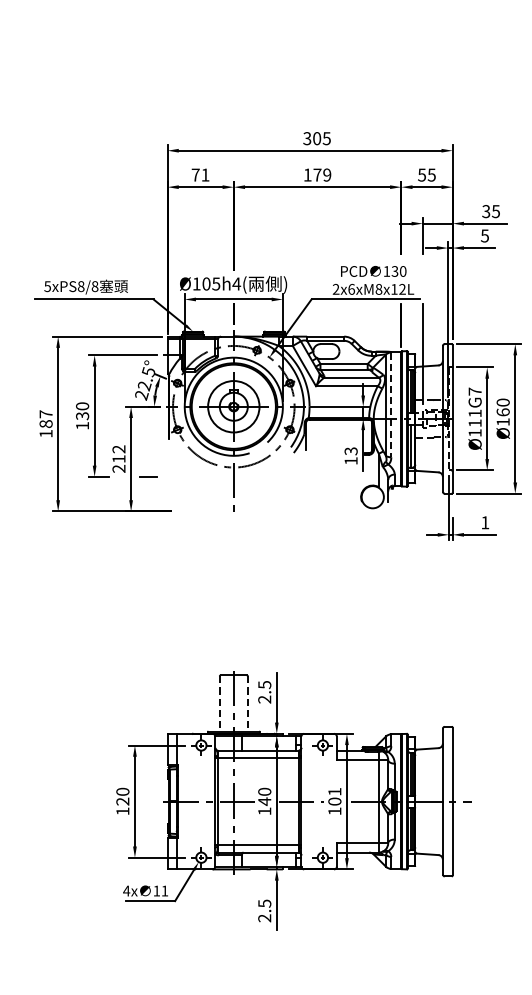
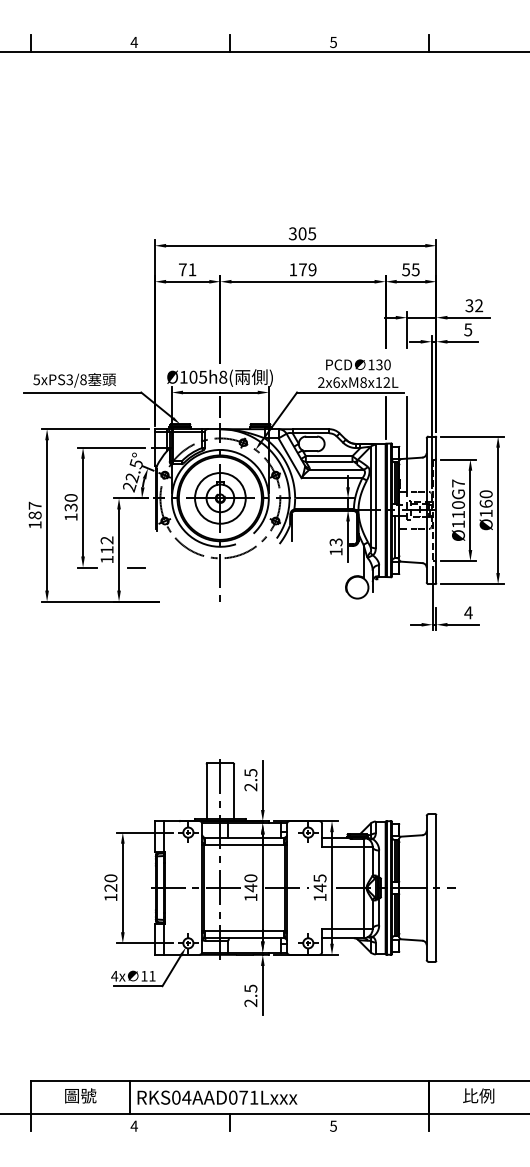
text: (496, 211) -> (479, 305), 35 -> 32
text: (235, 283) -> (222, 376), Ø105h4( -> Ø105h8(
text: (80, 286) -> (69, 379), 5xPS8/8 -> 5xPS3/8
line: (391, 404) -> (375, 496), dashed -> solid
text: (475, 412) -> (458, 504), Ø111G7 -> Ø110G7
text: (118, 468) -> (106, 559), 212 -> 112
text: (485, 522) -> (468, 612), 1 -> 4
line: (219, 704) -> (206, 792), dashed -> solid
line: (248, 704) -> (234, 792), dashed -> solid
text: (334, 797) -> (319, 883), 101 -> 145

